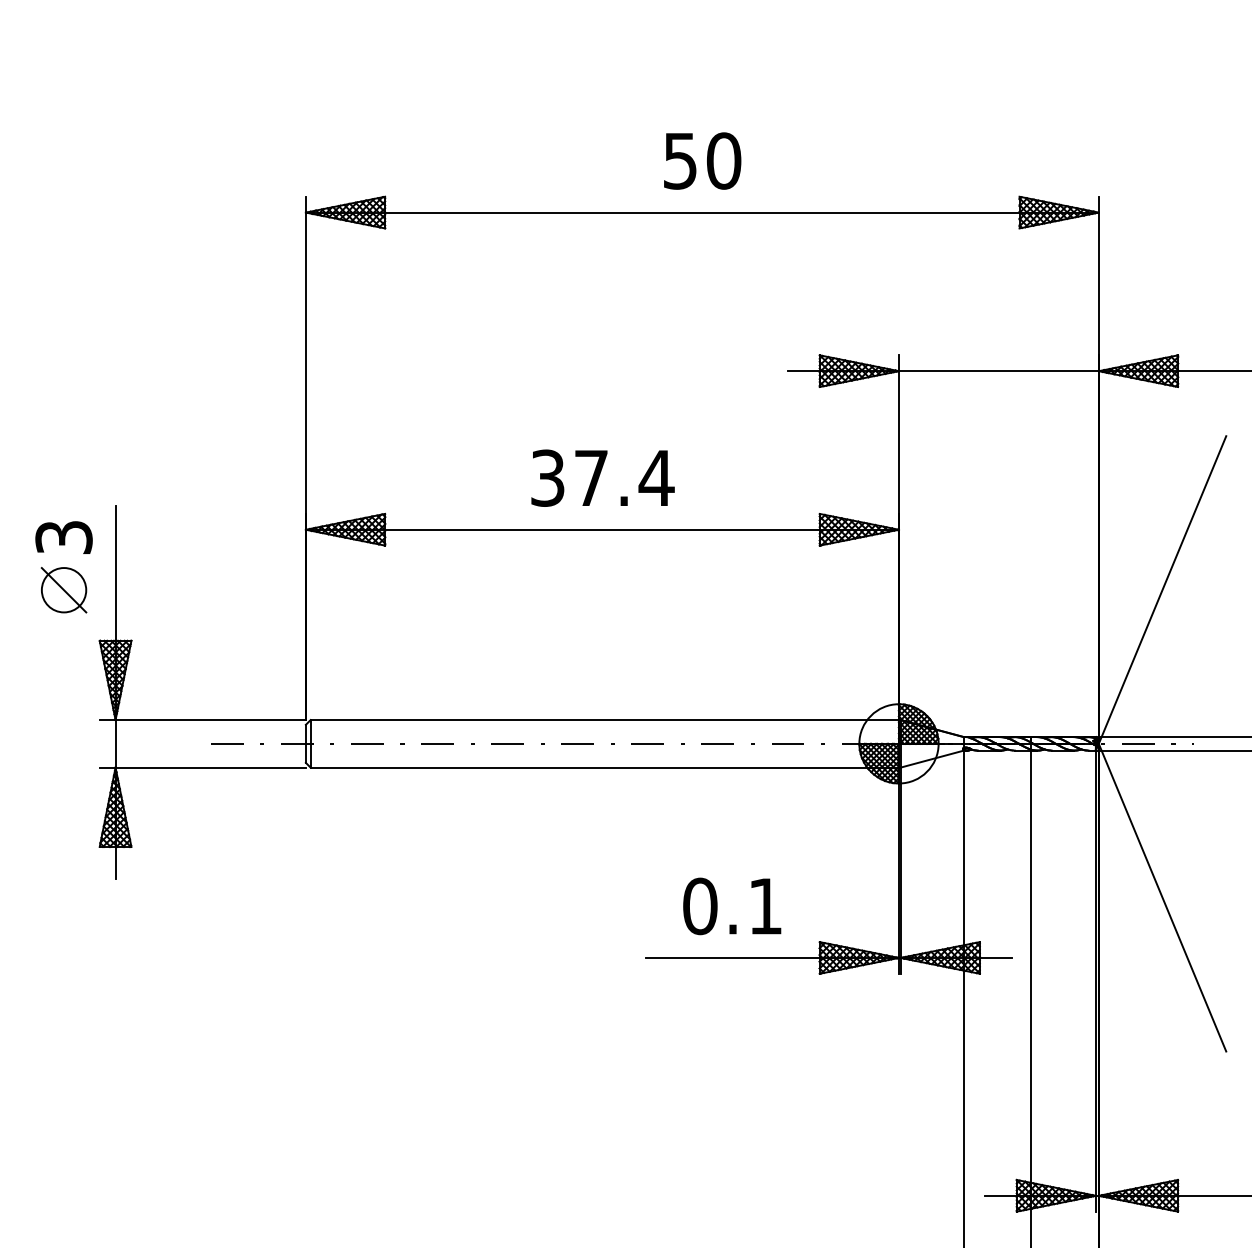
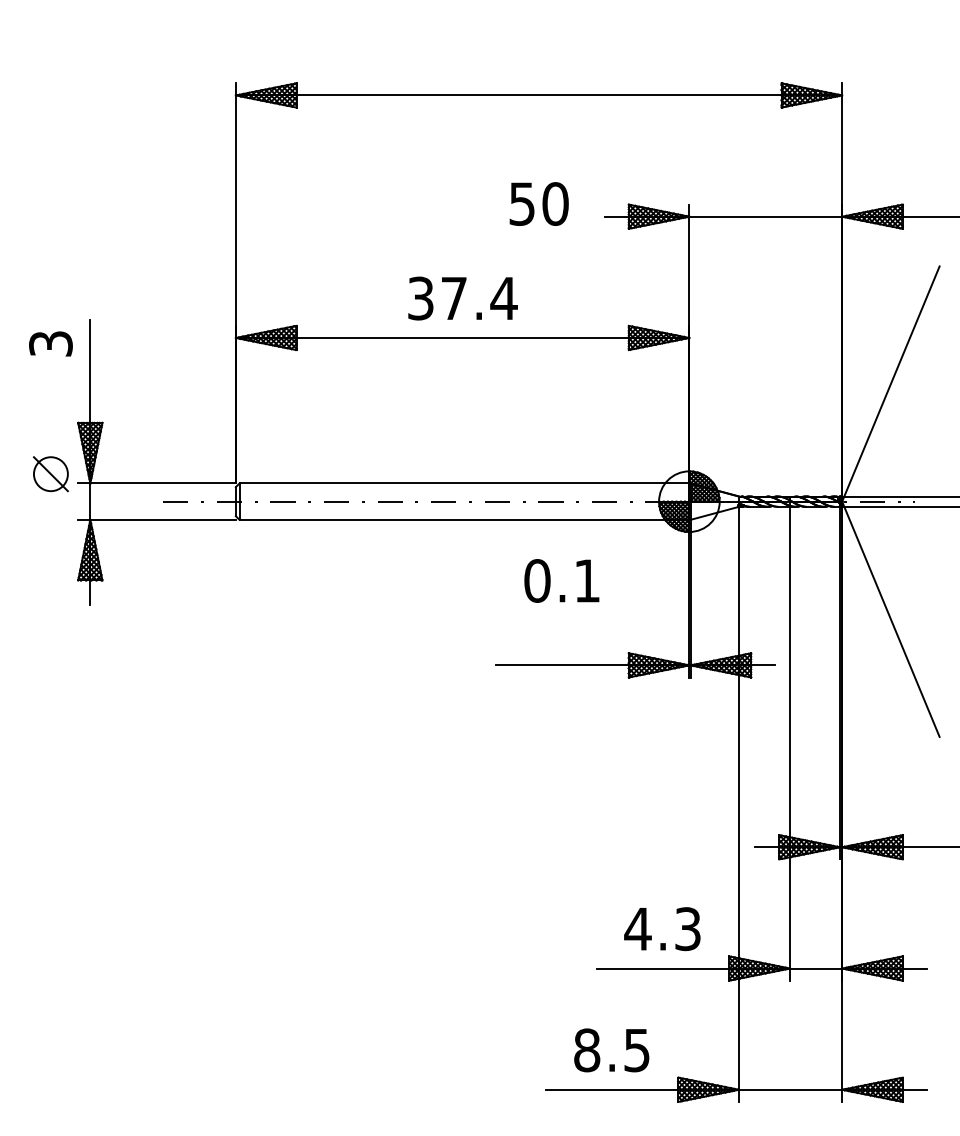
text: (701, 160) -> (538, 203), moved
part: (63, 590) -> (50, 474), moved
text: (731, 905) -> (561, 580), moved

